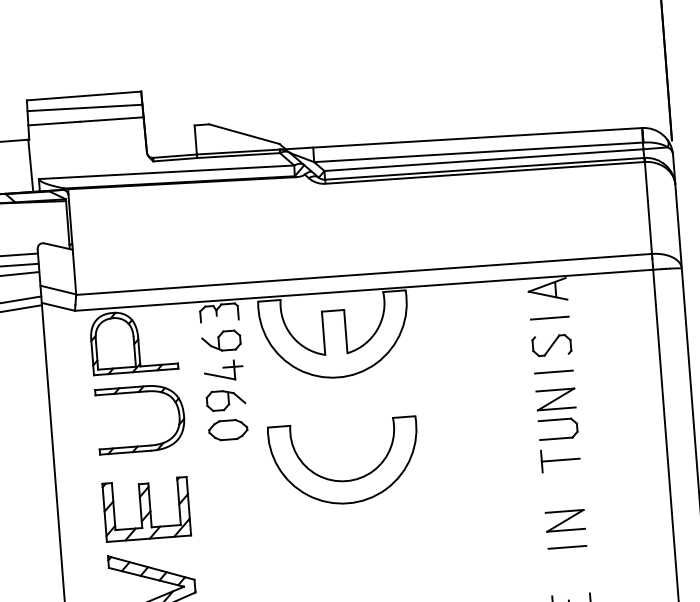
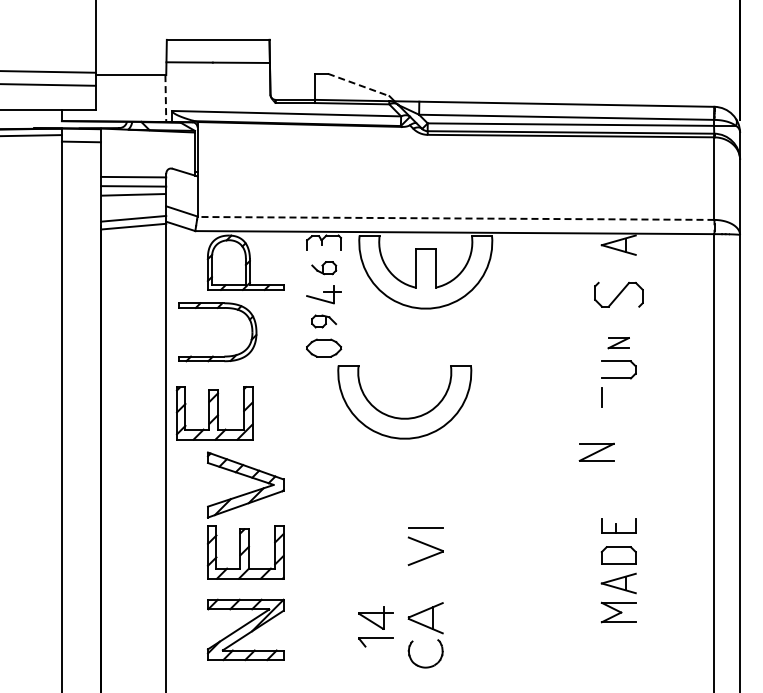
line: (84, 107) -> (217, 50), removed
line: (244, 133) -> (358, 84), solid -> dashed
line: (30, 166) -> (165, 99), solid -> dashed
line: (363, 274) -> (455, 218), solid -> dashed
line: (549, 318) -> (618, 270), removed
part: (221, 340) -> (324, 267), size x0.7
part: (551, 345) -> (618, 294), size x1.4
line: (553, 371) -> (618, 318), removed
part: (555, 398) -> (618, 342), size x0.6
part: (226, 400) -> (324, 321), size x0.7
part: (138, 445) -> (213, 355), moved
line: (560, 459) -> (618, 397), removed
part: (345, 479) -> (404, 417), moved
part: (146, 509) -> (214, 413), moved
part: (564, 519) -> (596, 451), moved
line: (567, 547) -> (618, 476), removed

